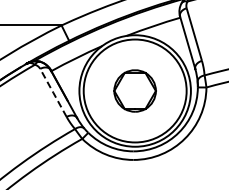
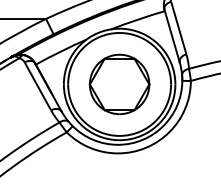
part: (134, 90) -> (118, 83), size x1.43
line: (53, 92) -> (37, 85), dashed -> solid

